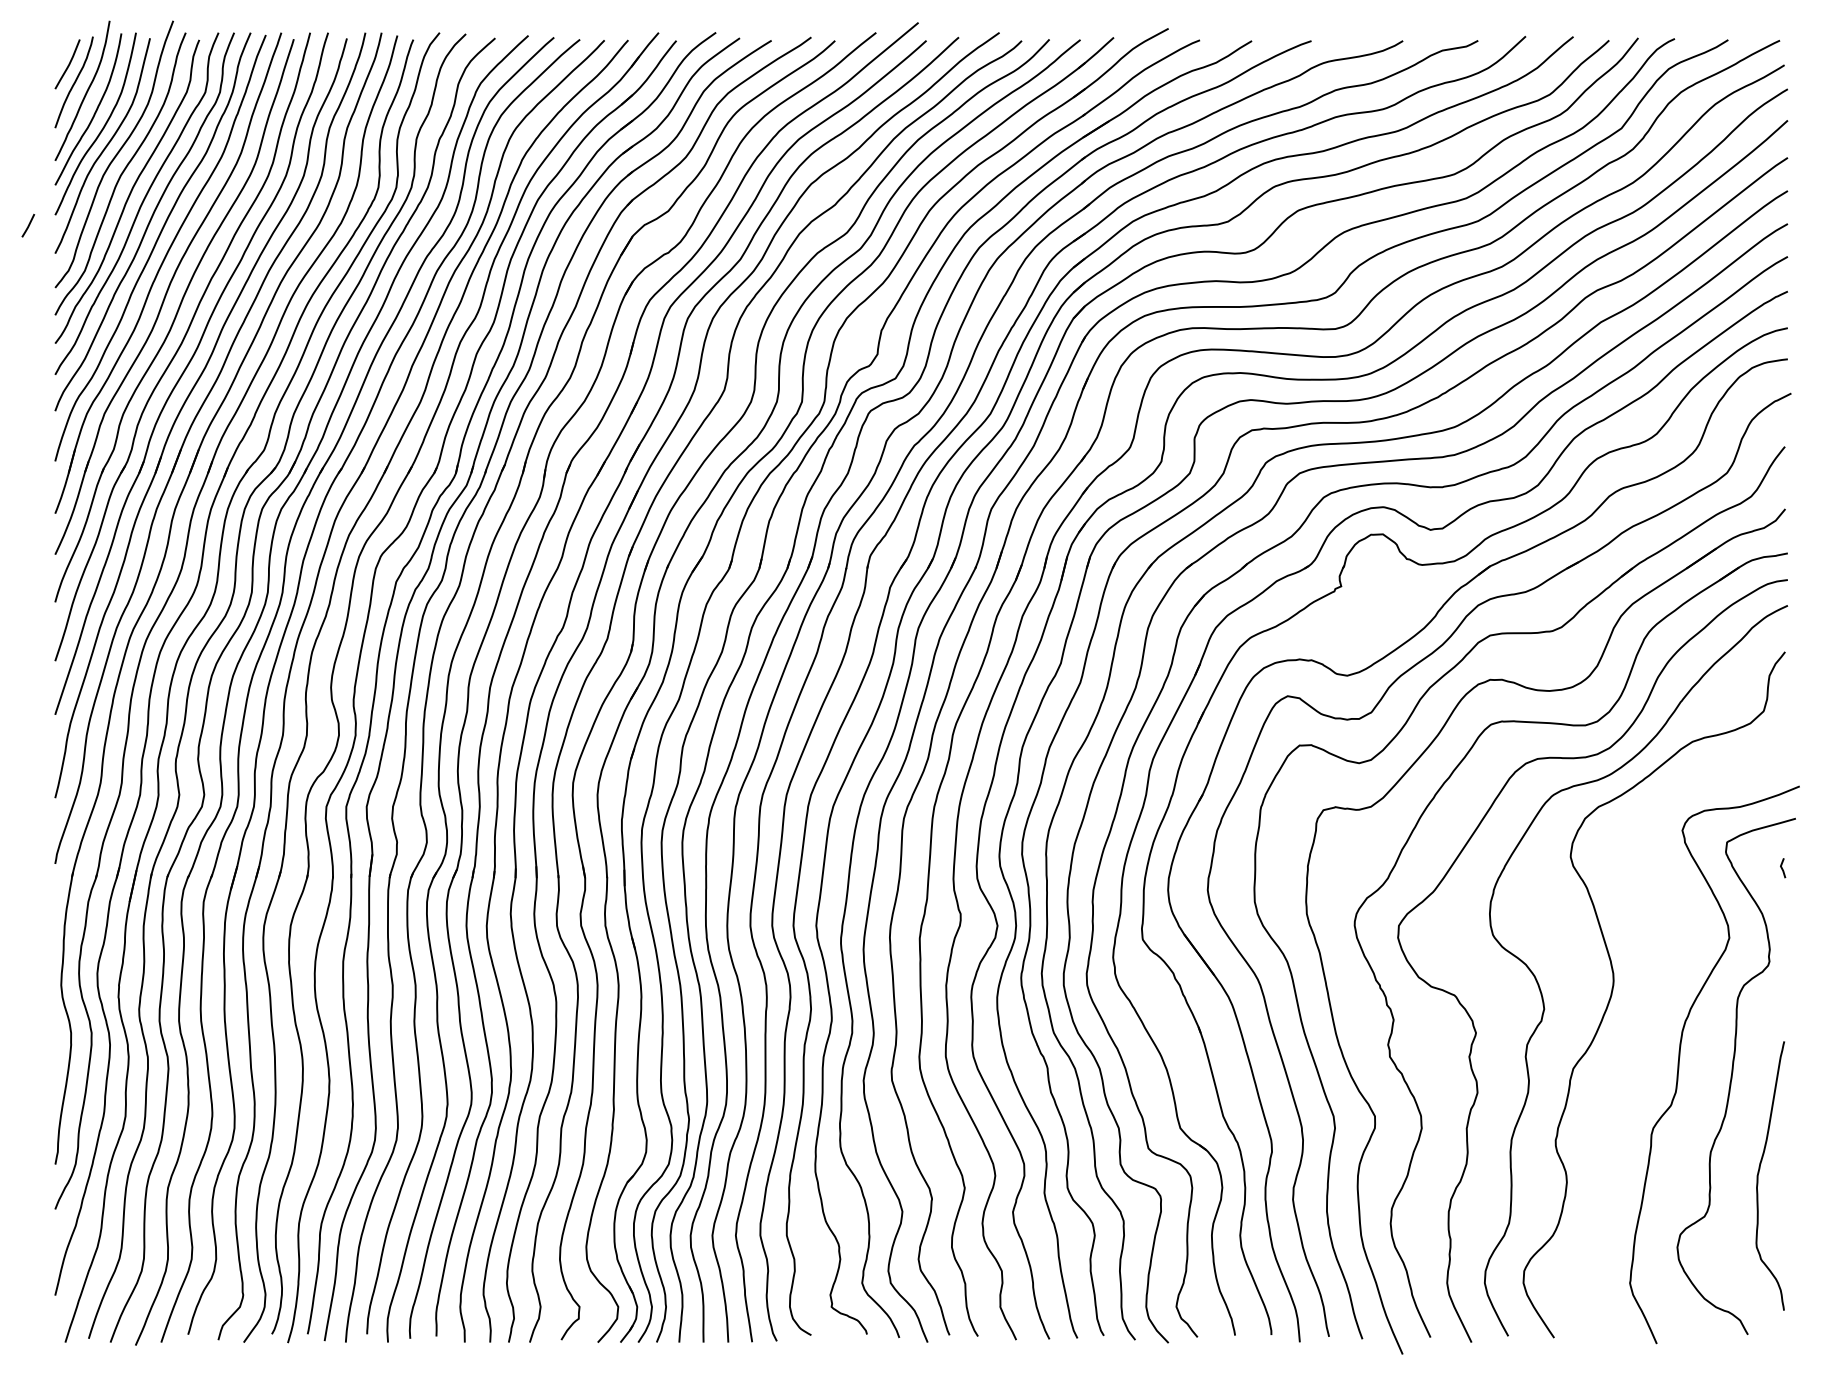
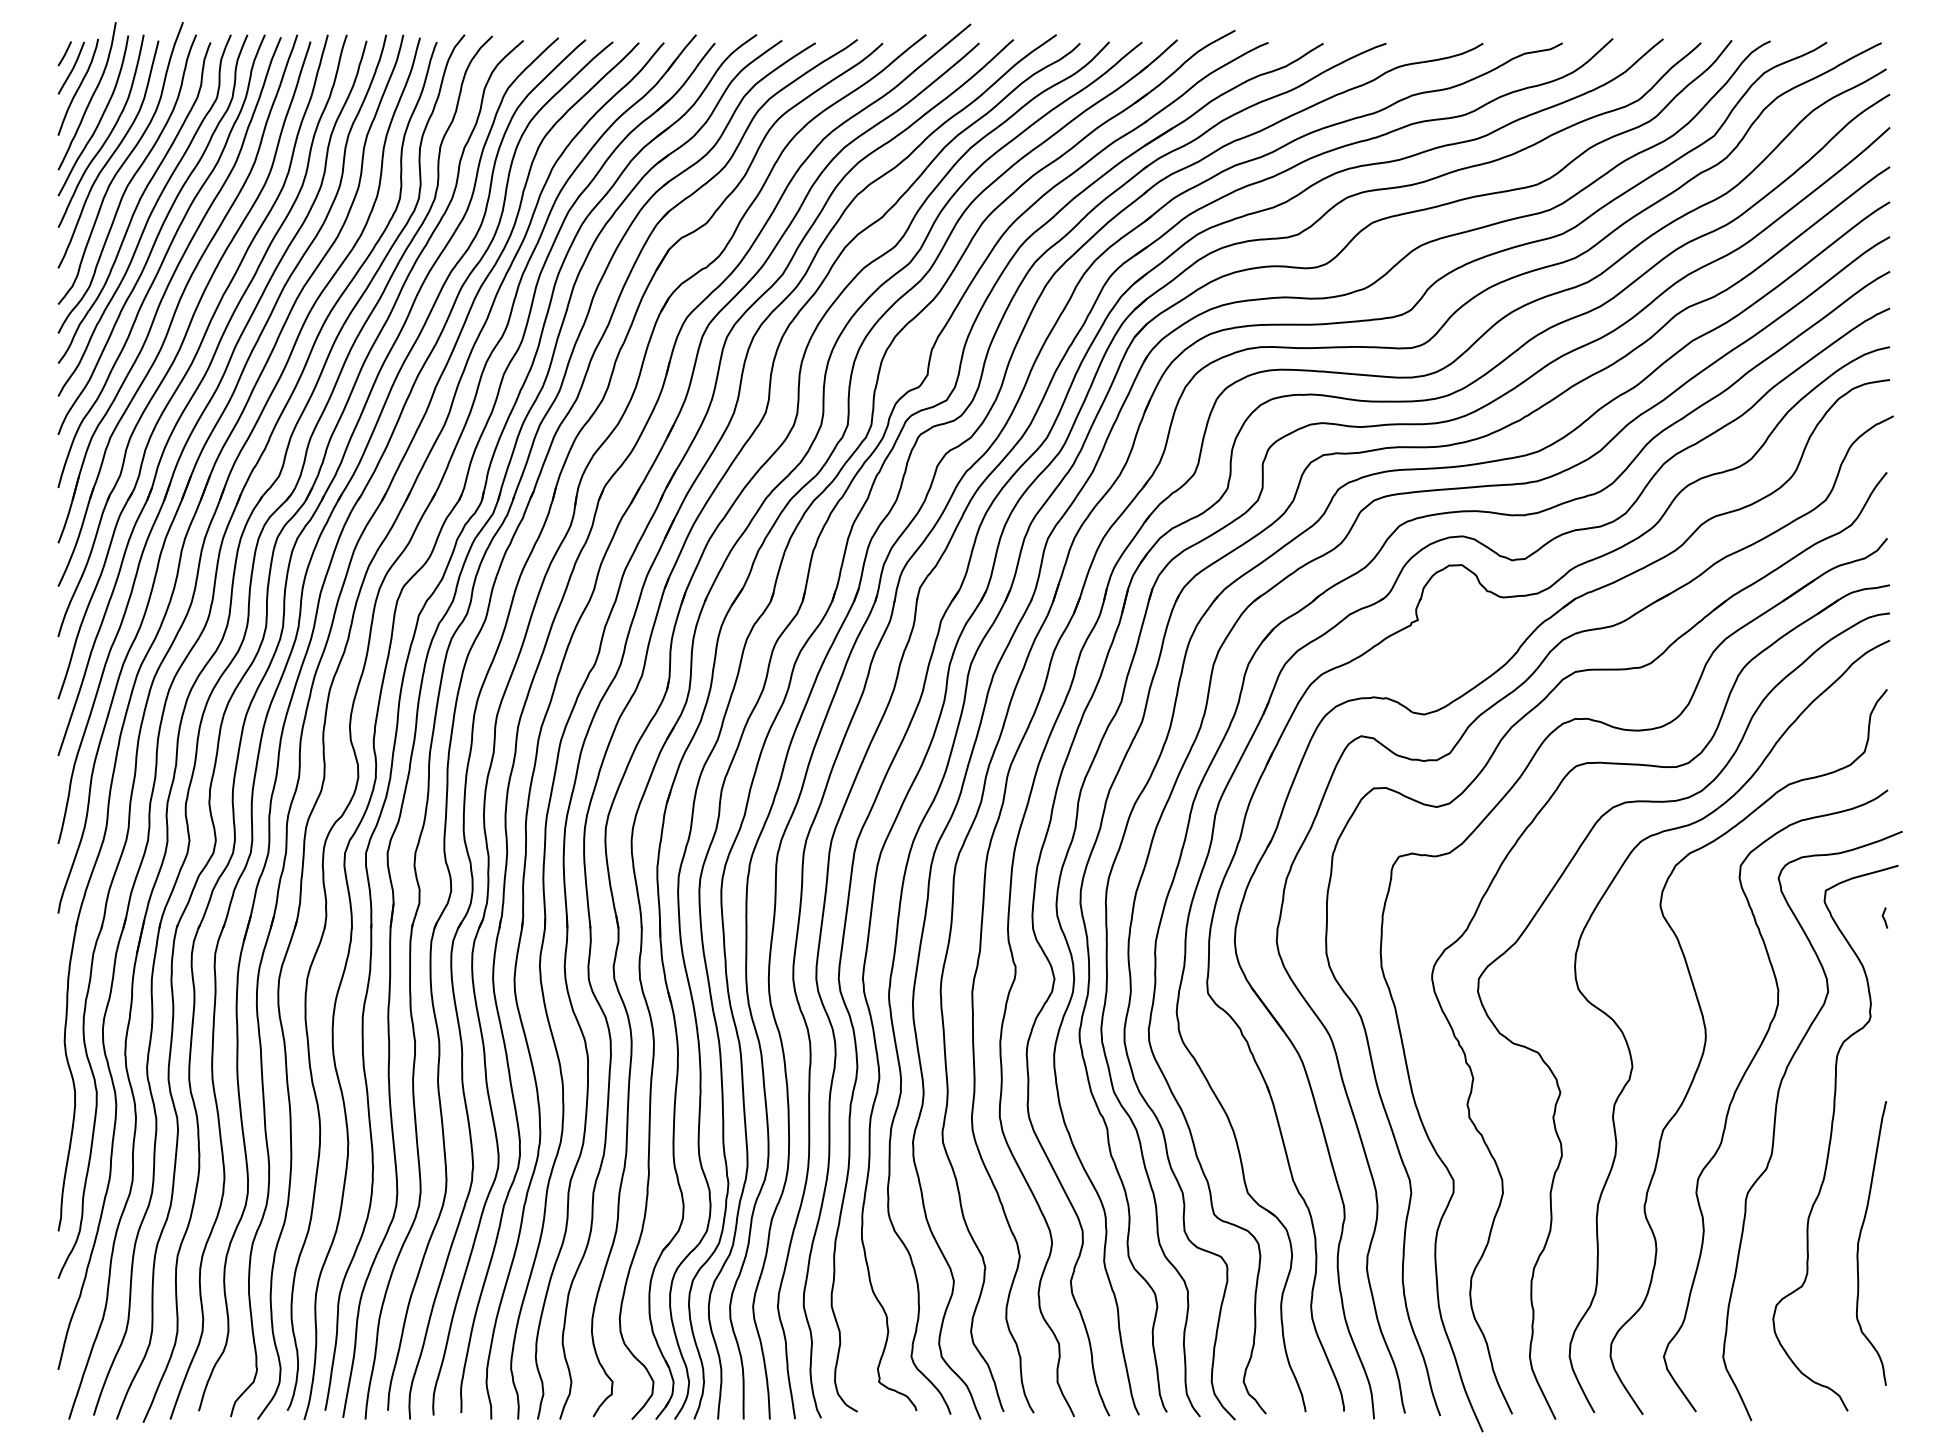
line: (27, 225) -> (64, 53), moved
curve: (1647, 1023) -> (1741, 1082), added

